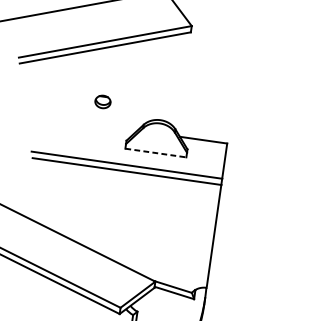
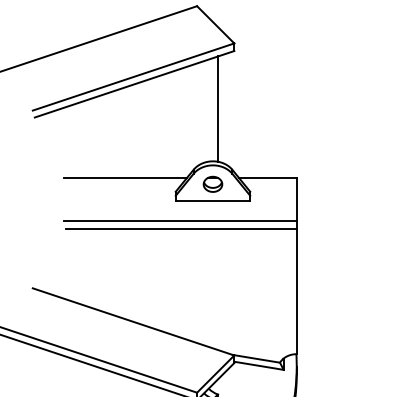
line: (171, 77) -> (218, 108), added
part: (102, 101) -> (212, 183), moved
line: (87, 123) -> (125, 177), added
line: (156, 153) -> (213, 201), dashed -> solid

